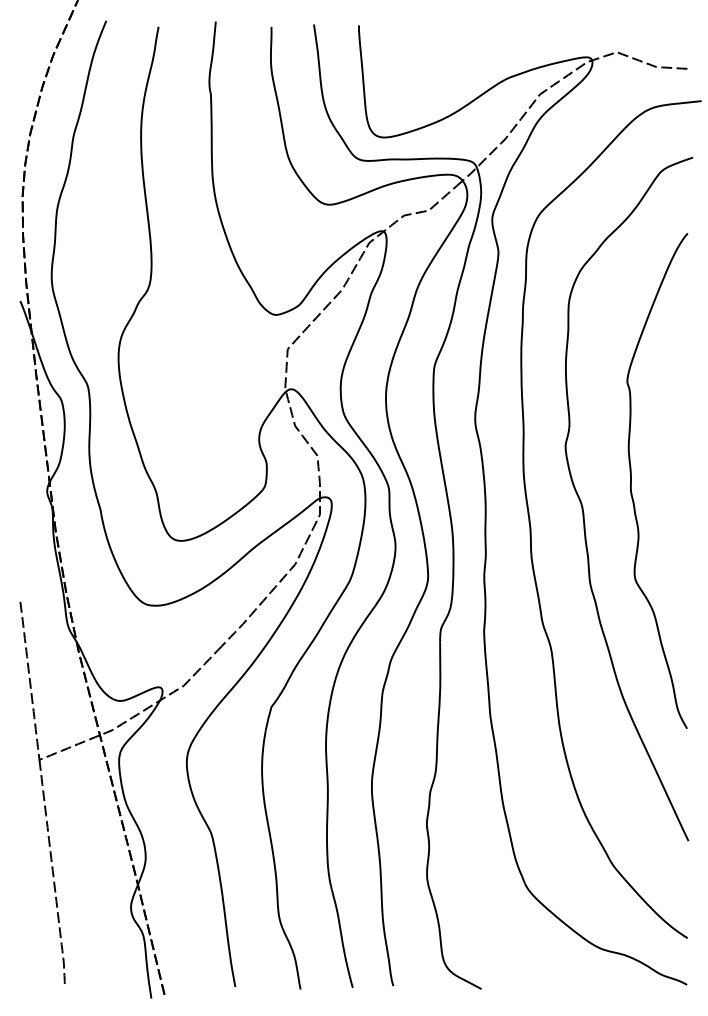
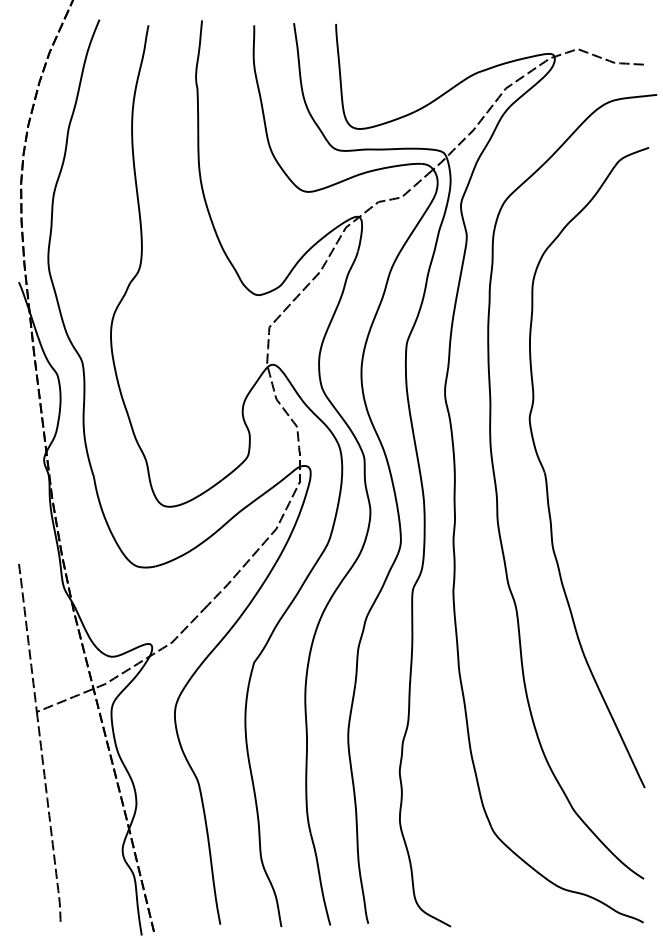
curve: (631, 480) -> (591, 450), removed

